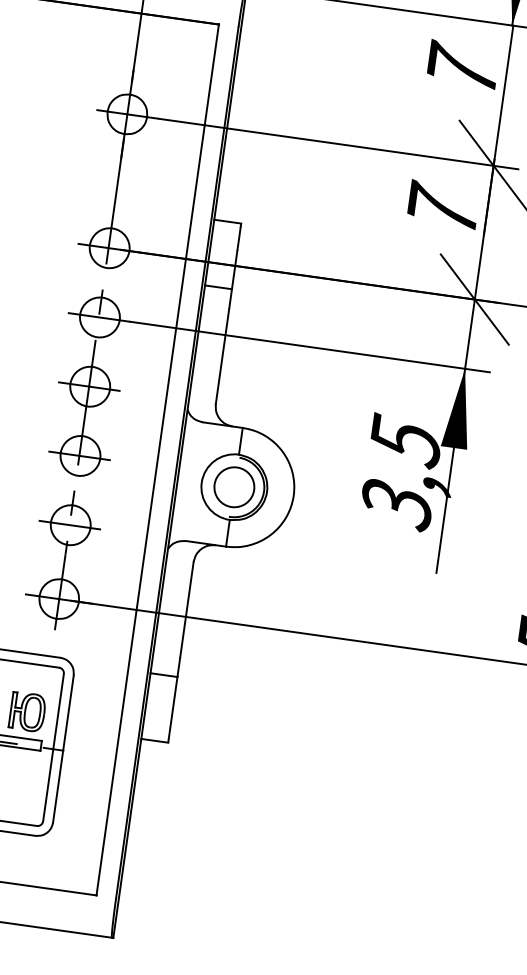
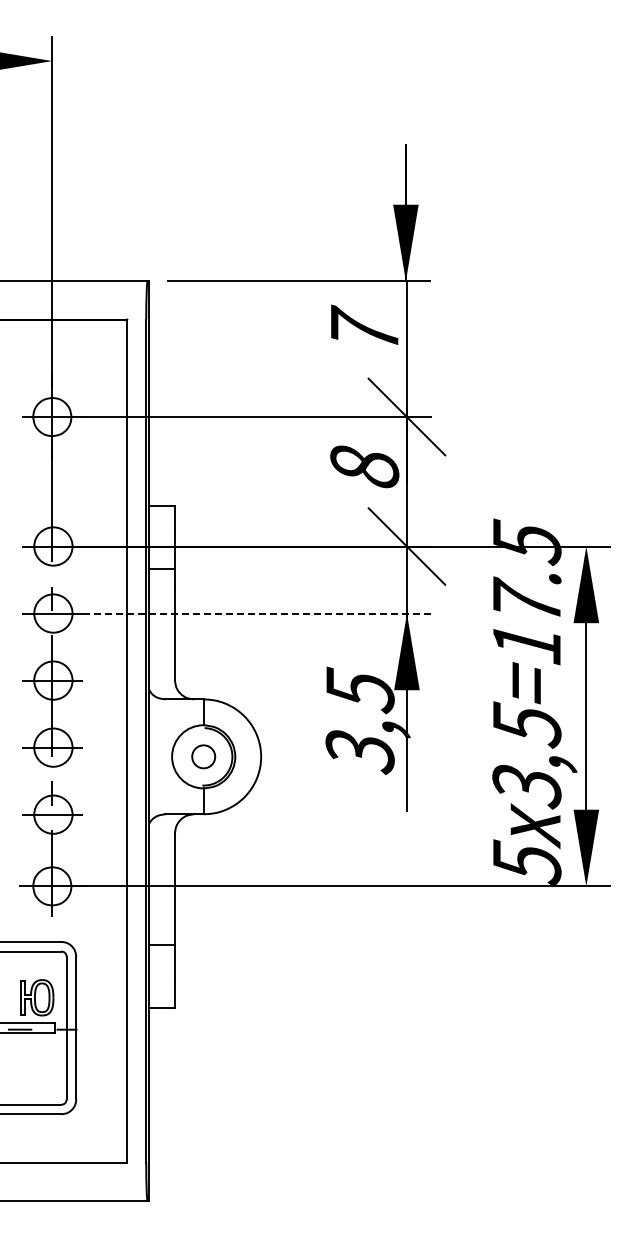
text: (442, 208) -> (364, 464), 7 -> 8
line: (310, 347) -> (257, 613), solid -> dashed
circle: (234, 486) -> (203, 756), size x0.6

